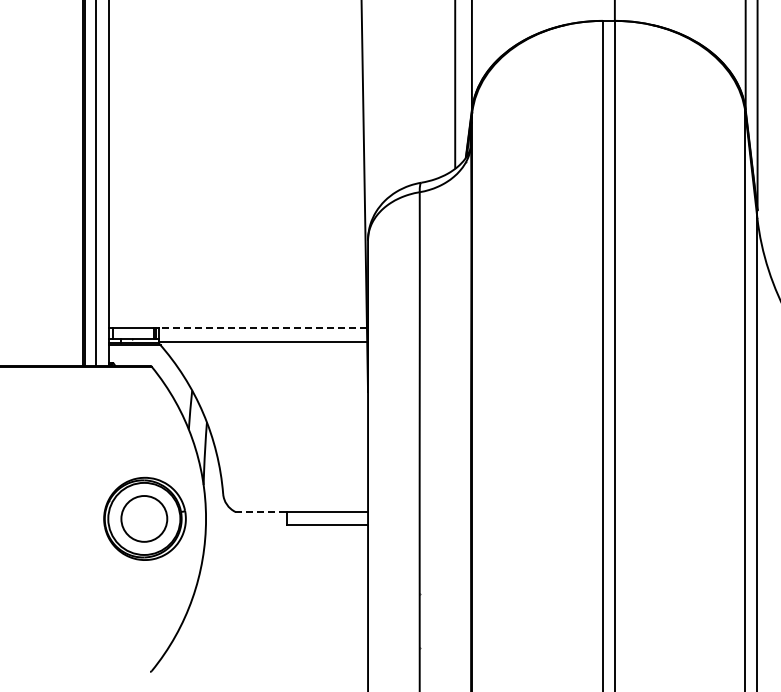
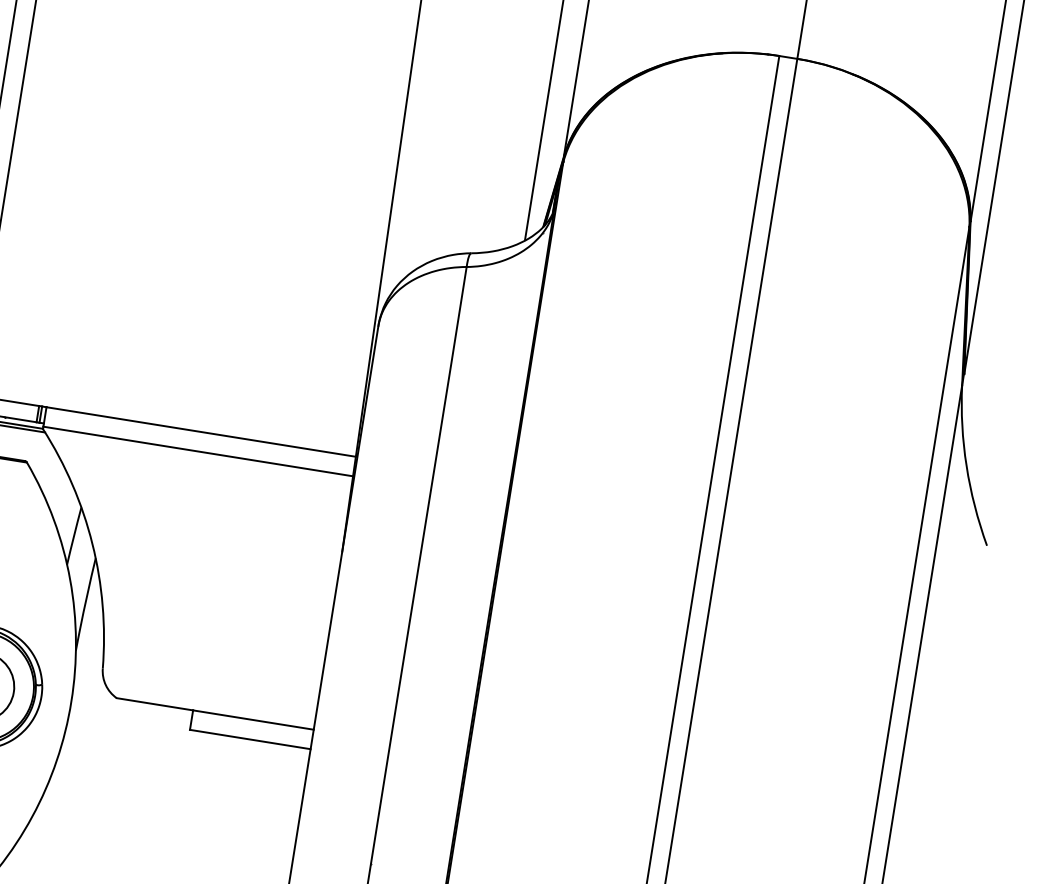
line: (262, 328) -> (200, 432), dashed -> solid
line: (261, 511) -> (155, 703), dashed -> solid

